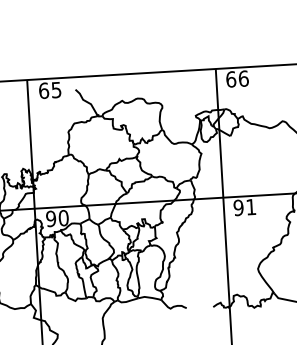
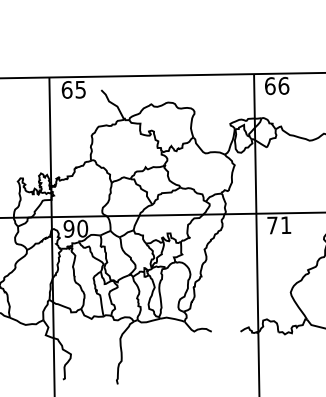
text: (238, 207) -> (272, 225), 91 -> 71

